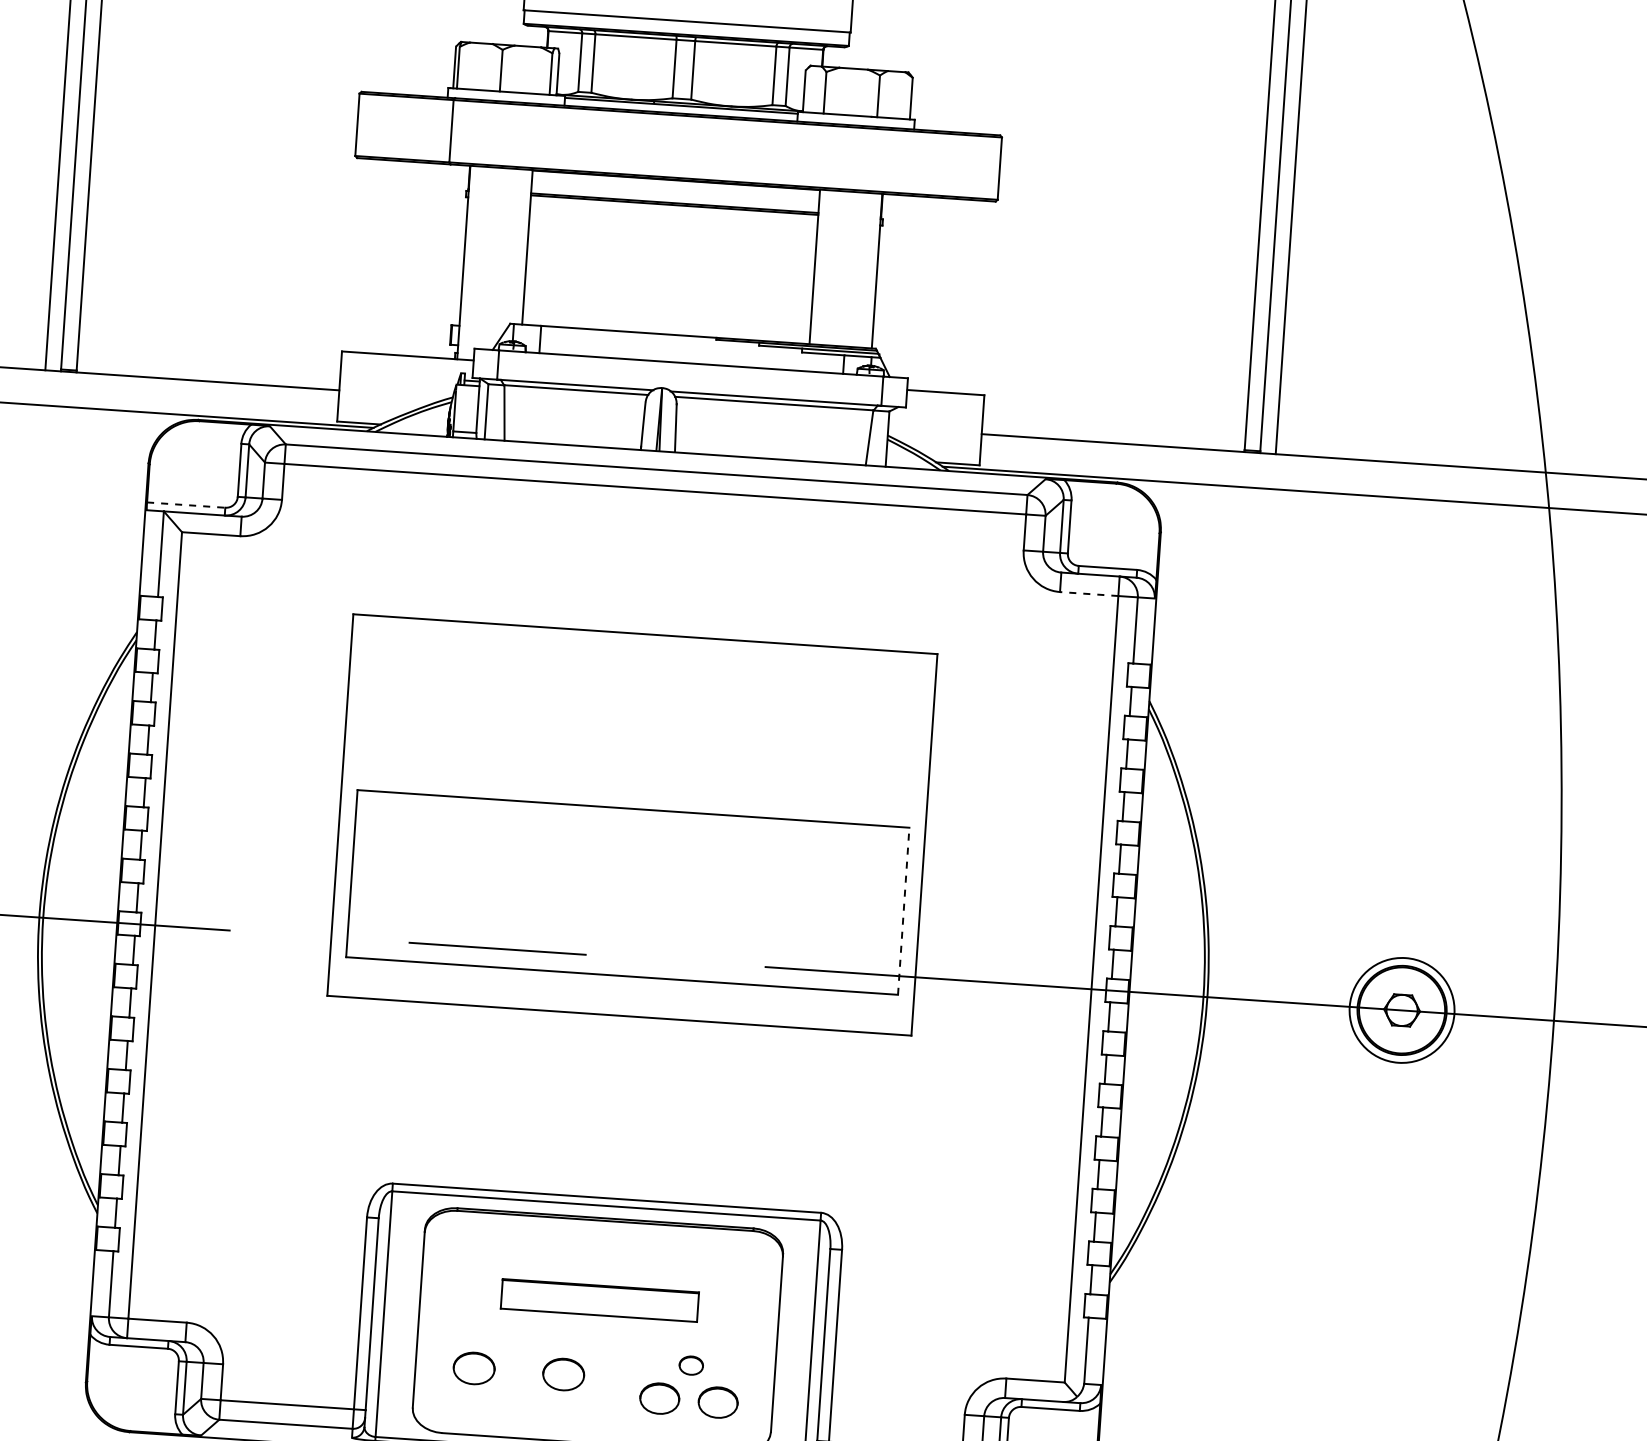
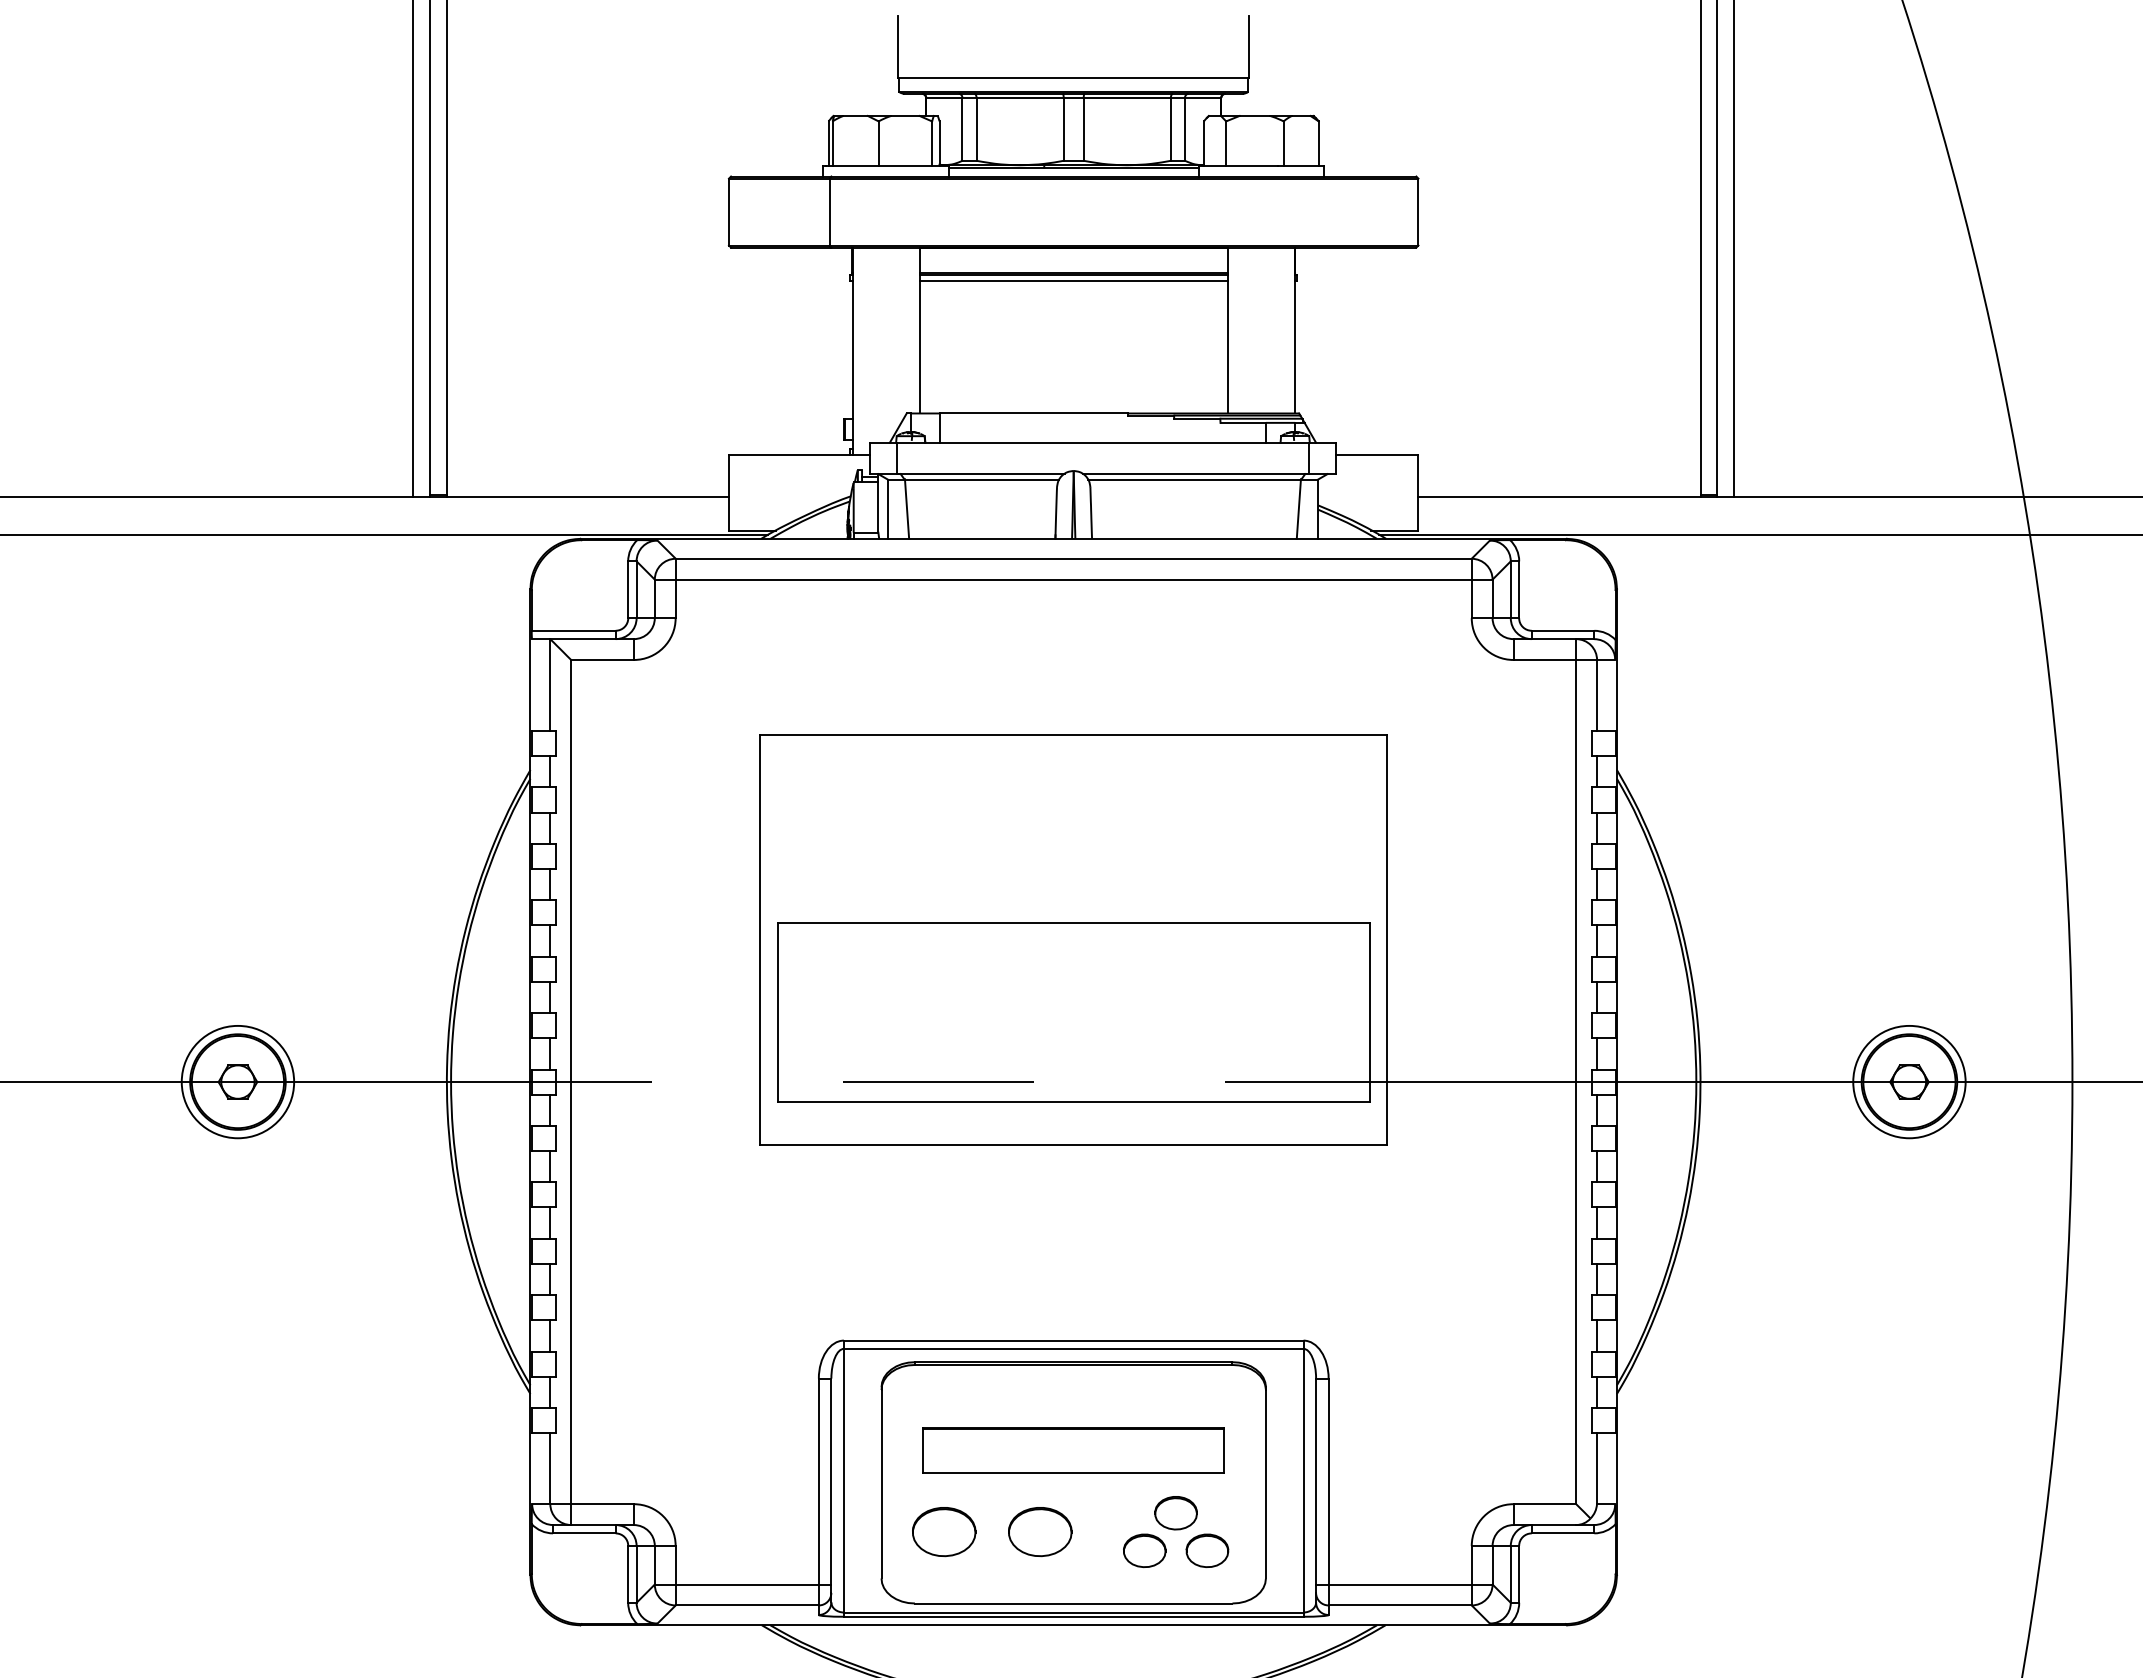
line: (674, 211) -> (1073, 281), added
line: (186, 504) -> (573, 630), dashed -> solid
line: (1088, 594) -> (1544, 660), dashed -> solid
line: (903, 911) -> (1369, 1012), dashed -> solid
part: (599, 1300) -> (1073, 1450), size x1.43
part: (690, 1365) -> (1175, 1513), size x1.67
part: (474, 1368) -> (944, 1532), size x1.43
part: (563, 1374) -> (1040, 1532), size x1.43

